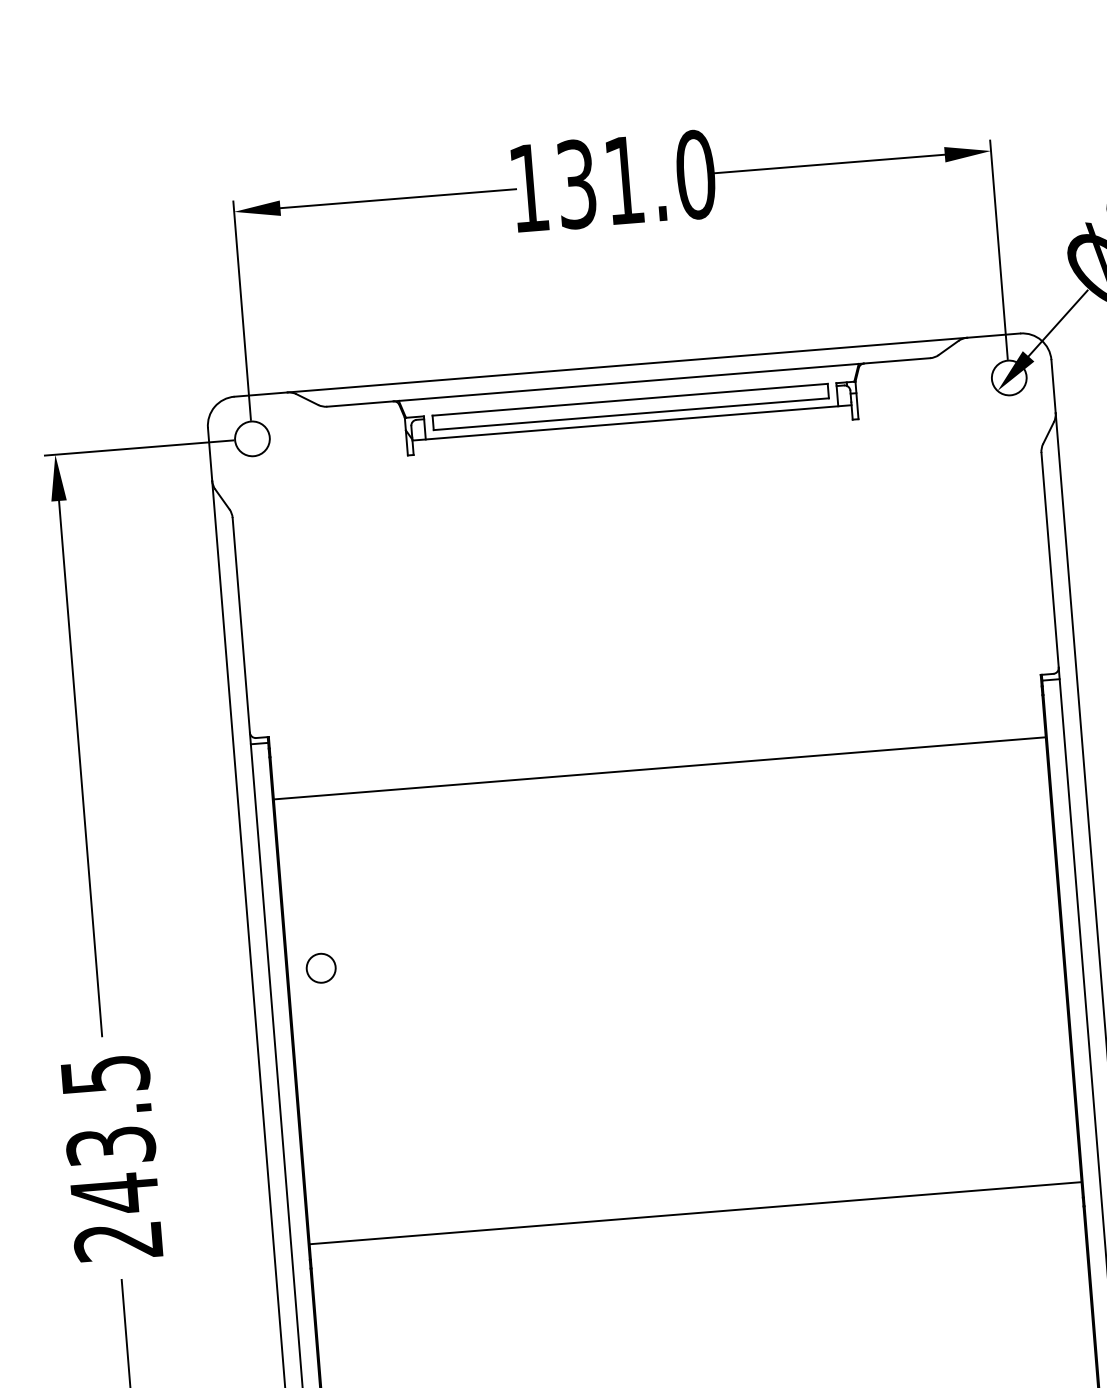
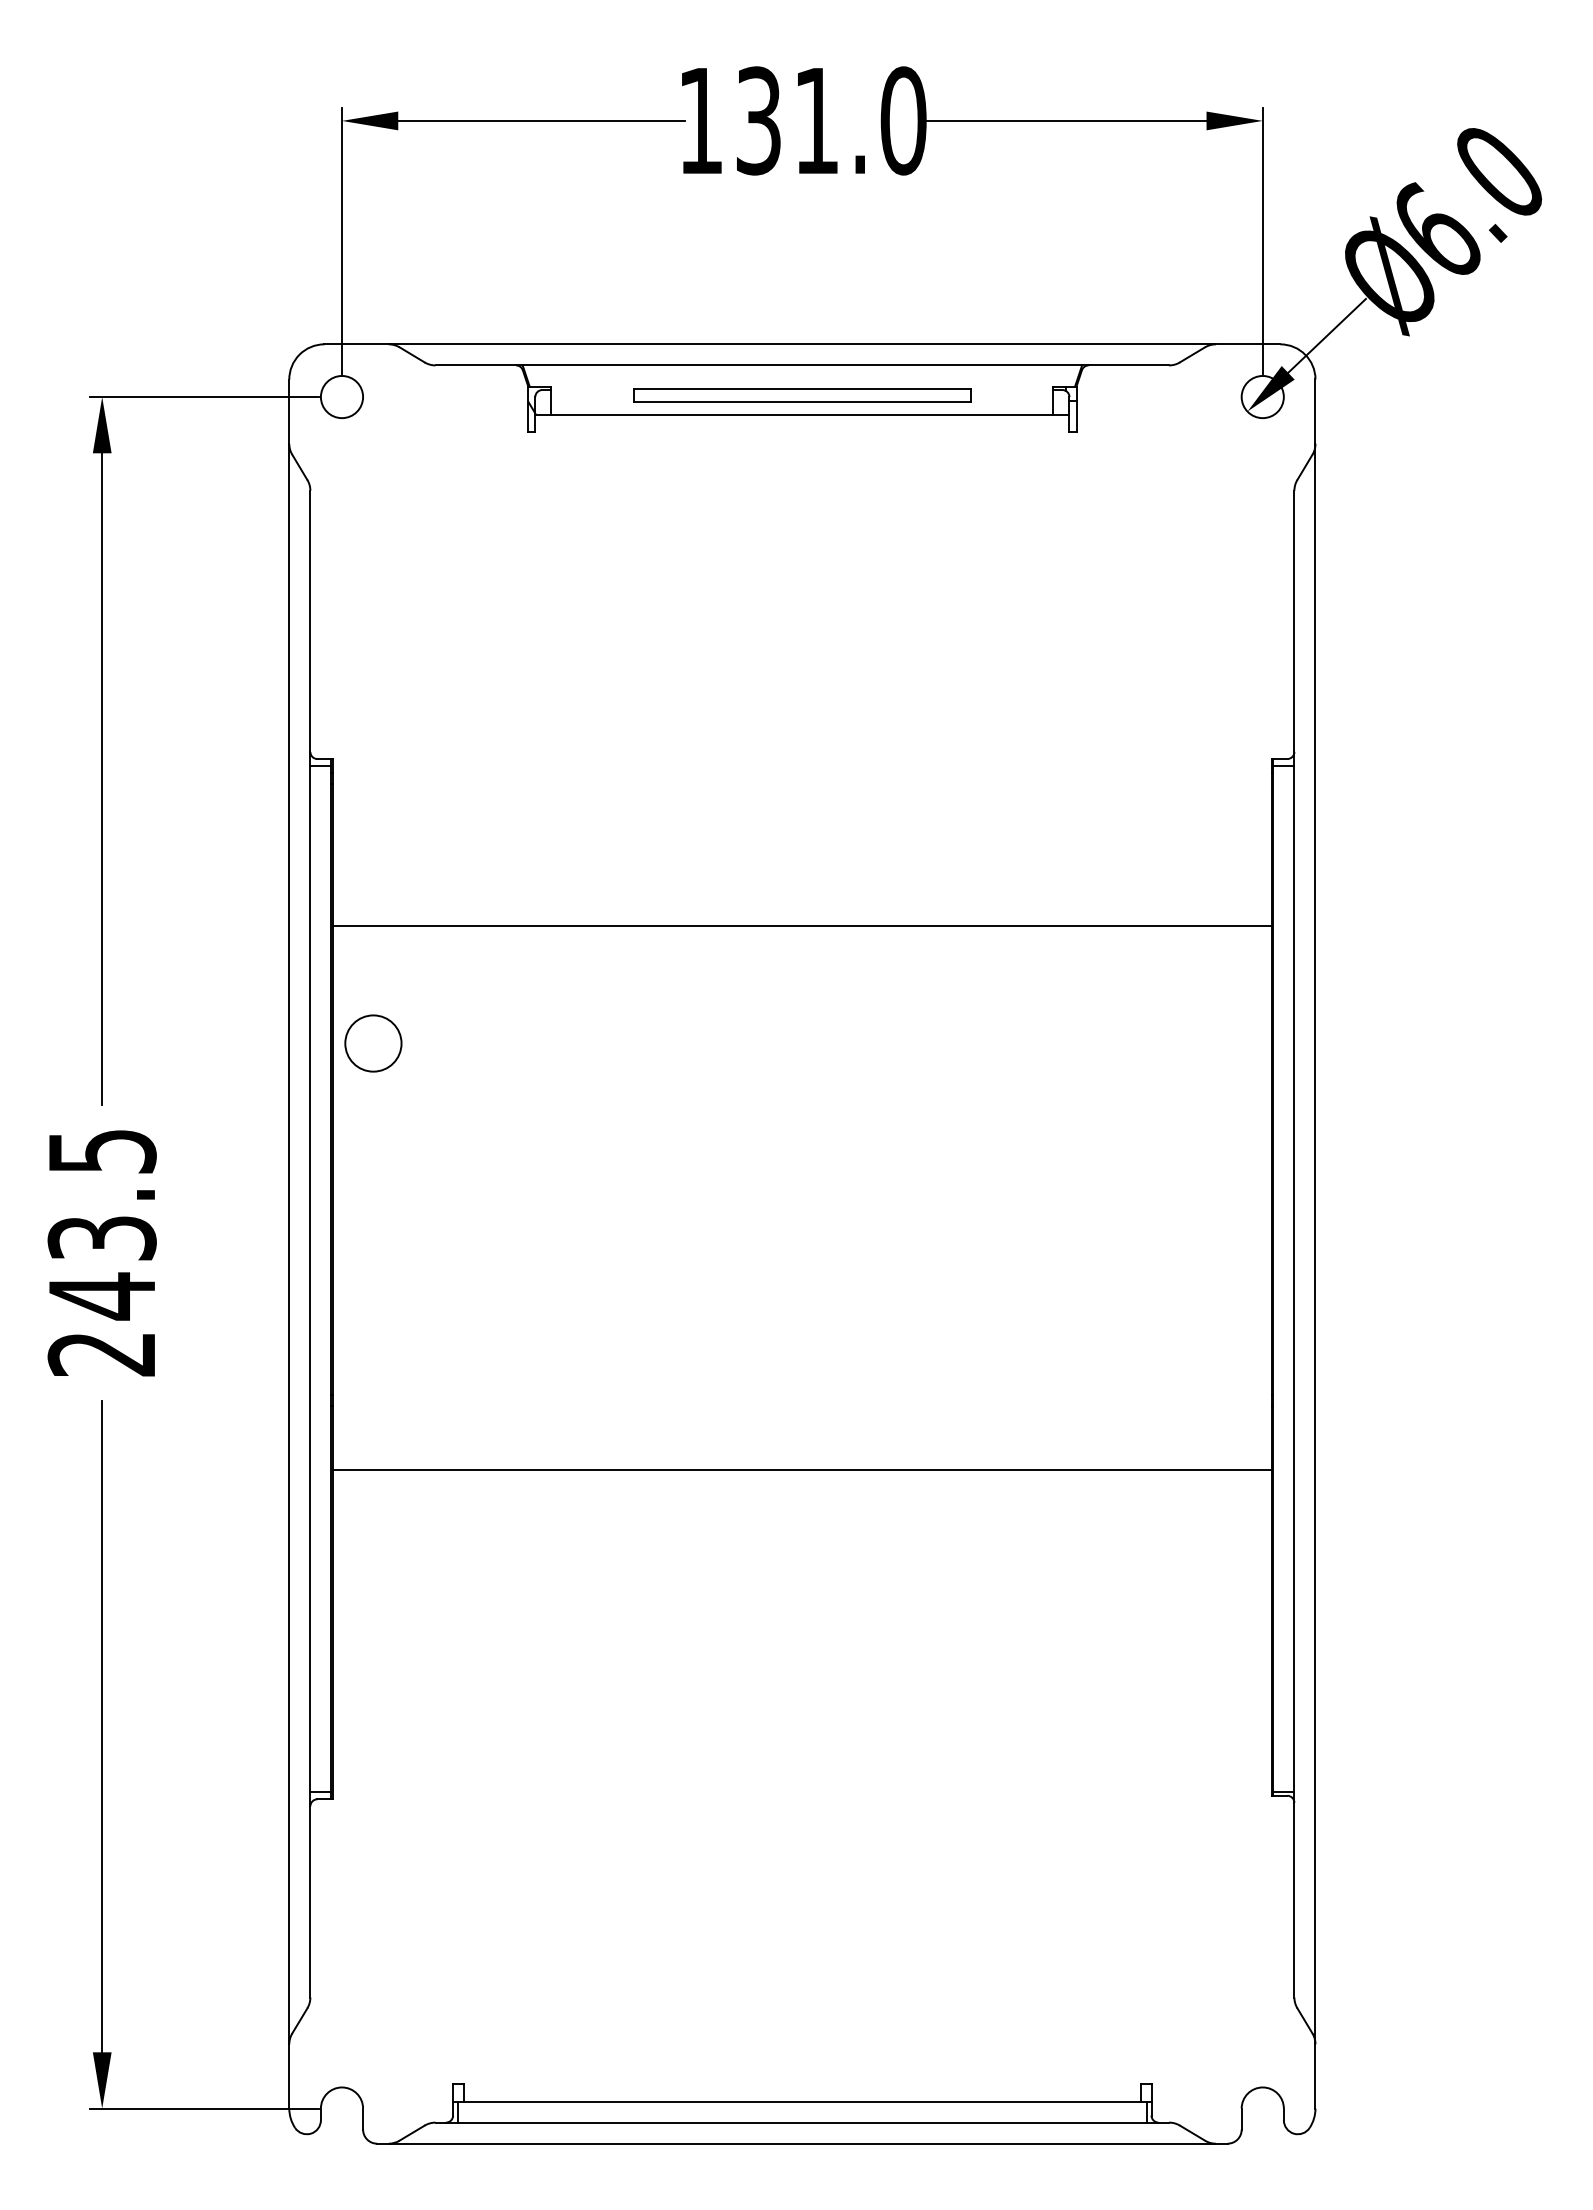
part: (630, 407) -> (802, 395), size x0.7
line: (659, 768) -> (801, 925), moved
circle: (321, 968) -> (373, 1043), size x1.6
line: (694, 1213) -> (801, 1470), moved

